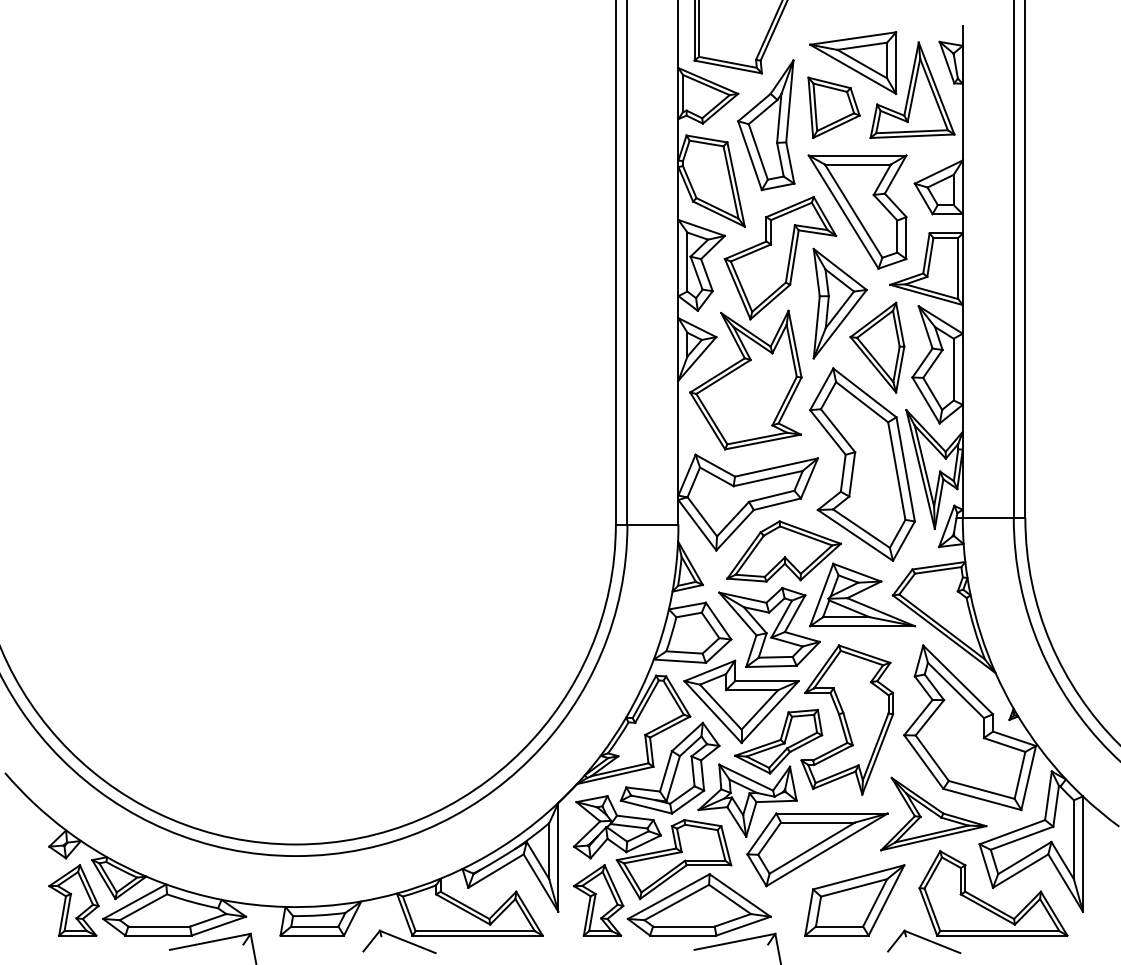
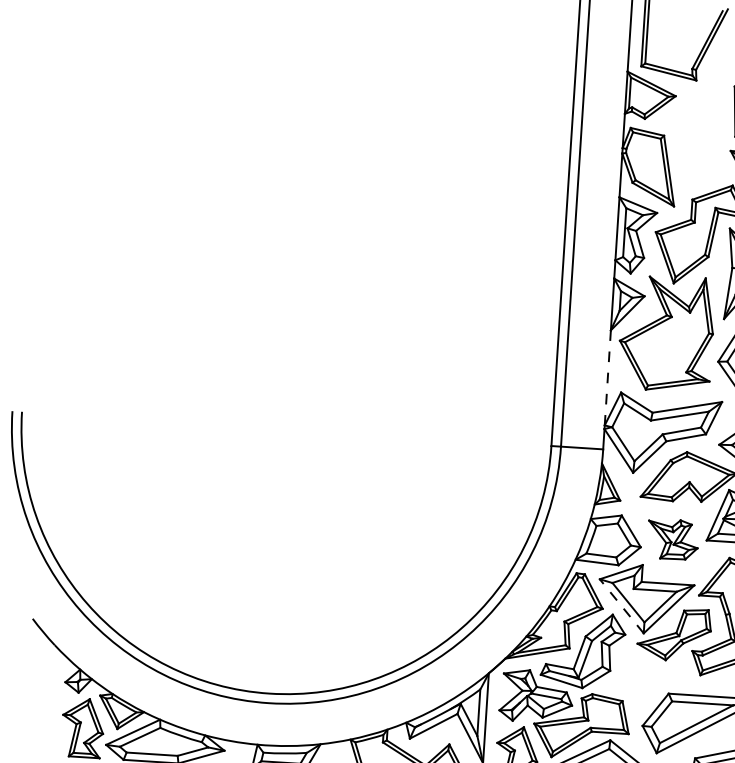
part: (766, 125) -> (697, 123), removed
line: (678, 438) -> (607, 378), solid -> dashed
part: (769, 627) -> (673, 539), size x0.6
line: (712, 711) -> (621, 605), solid -> dashed
part: (747, 800) -> (645, 681), removed

